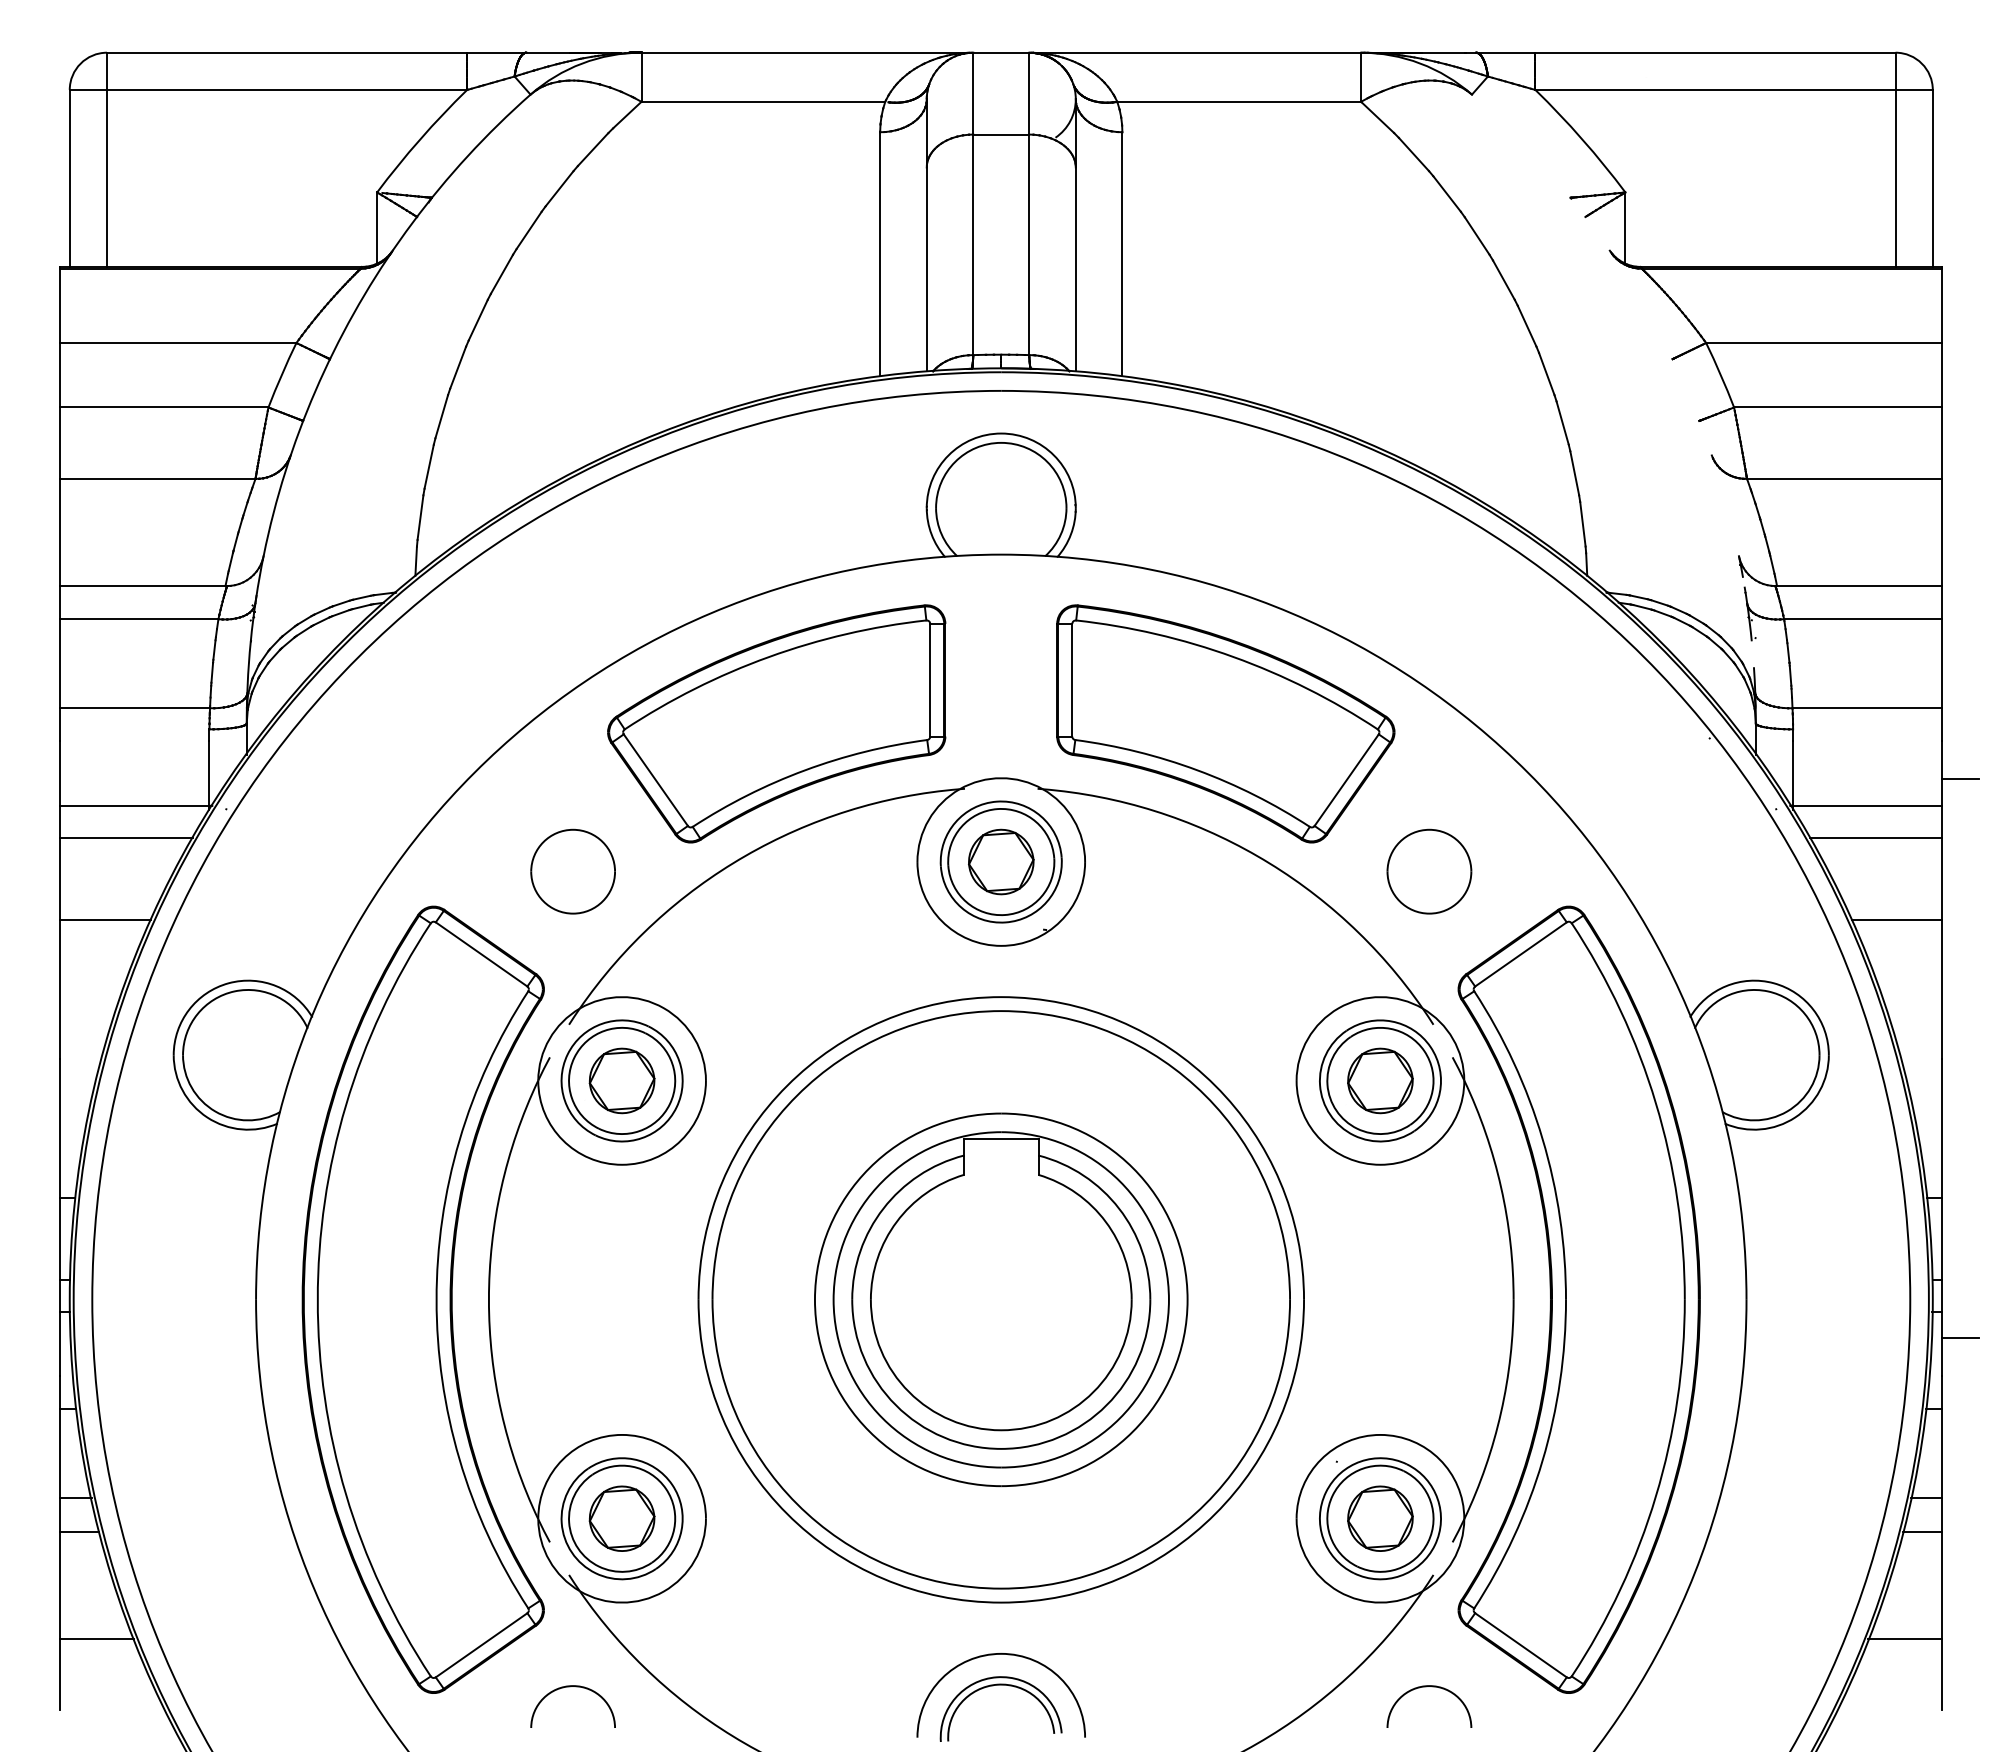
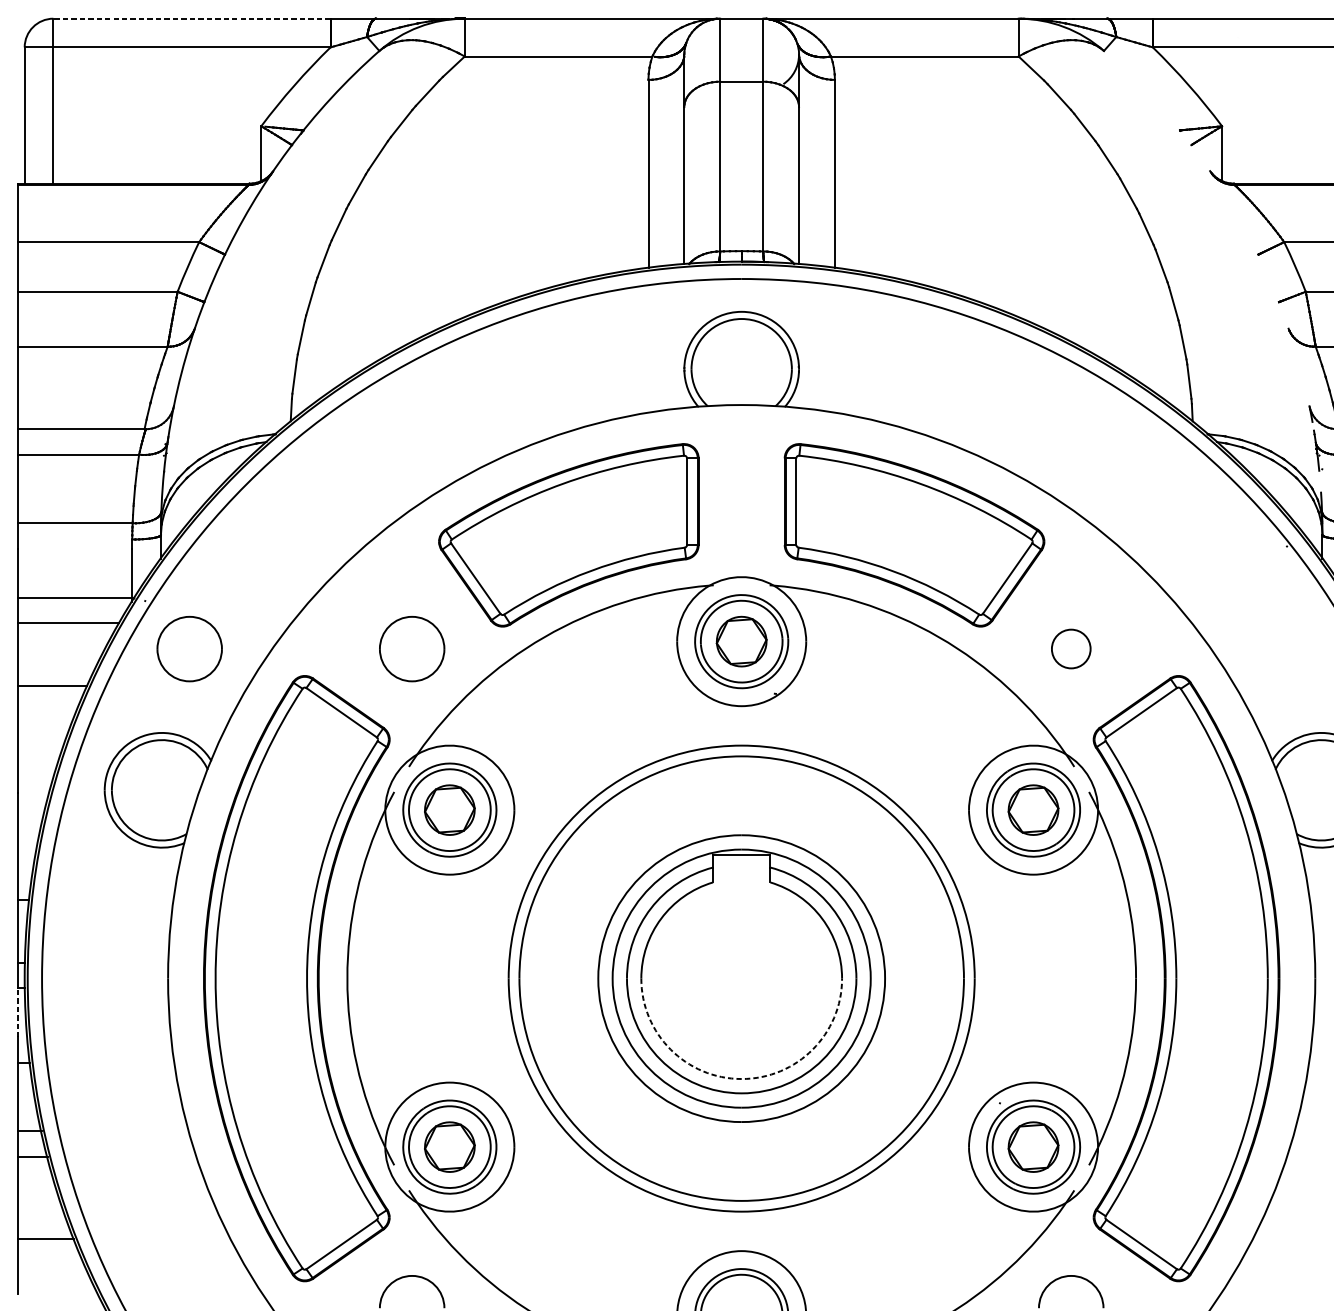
line: (286, 52) -> (191, 18), solid -> dashed
part: (283, 871) -> (189, 648), added
part: (1429, 871) -> (1071, 648), size x0.6
line: (60, 1343) -> (17, 1012), solid -> dashed
arc: (1001, 1430) -> (741, 1079), solid -> dashed

